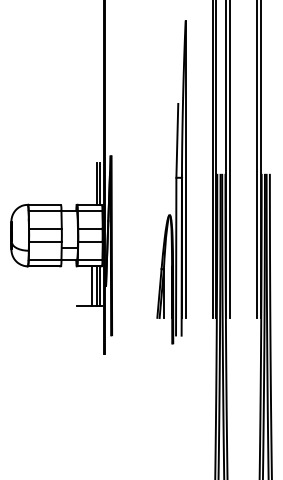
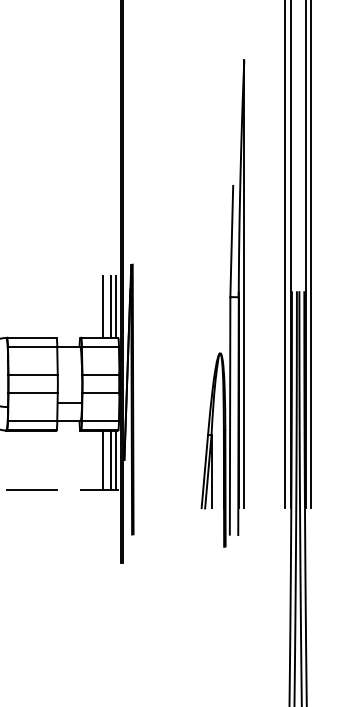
line: (91, 183) -> (102, 305), added
line: (44, 306) -> (31, 491), added

